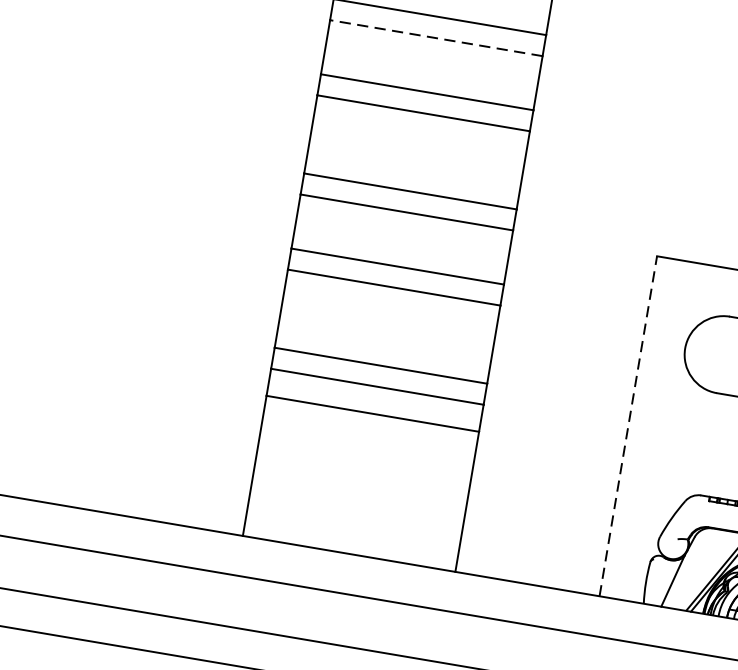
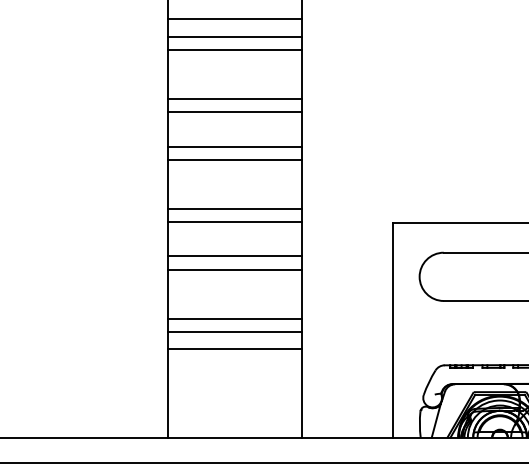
line: (435, 38) -> (234, 112), dashed -> solid
line: (628, 424) -> (392, 329), dashed -> solid

